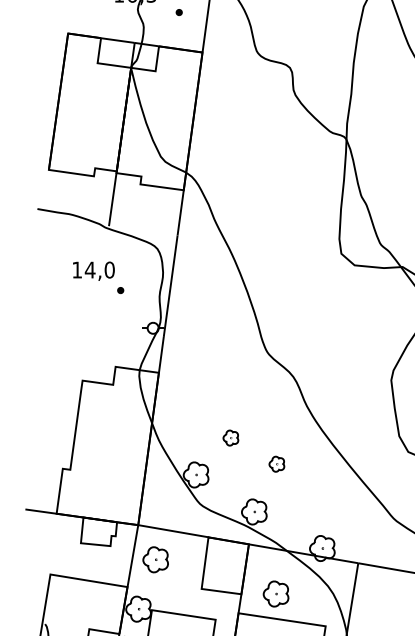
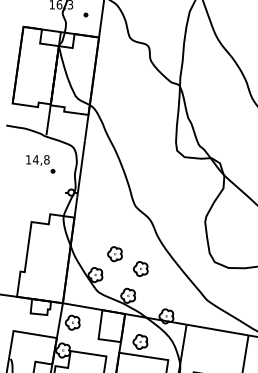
text: (109, 269) -> (46, 159), 14,0 -> 14,8
part: (229, 438) -> (114, 254), size x1.67
part: (276, 463) -> (140, 268), size x1.67

